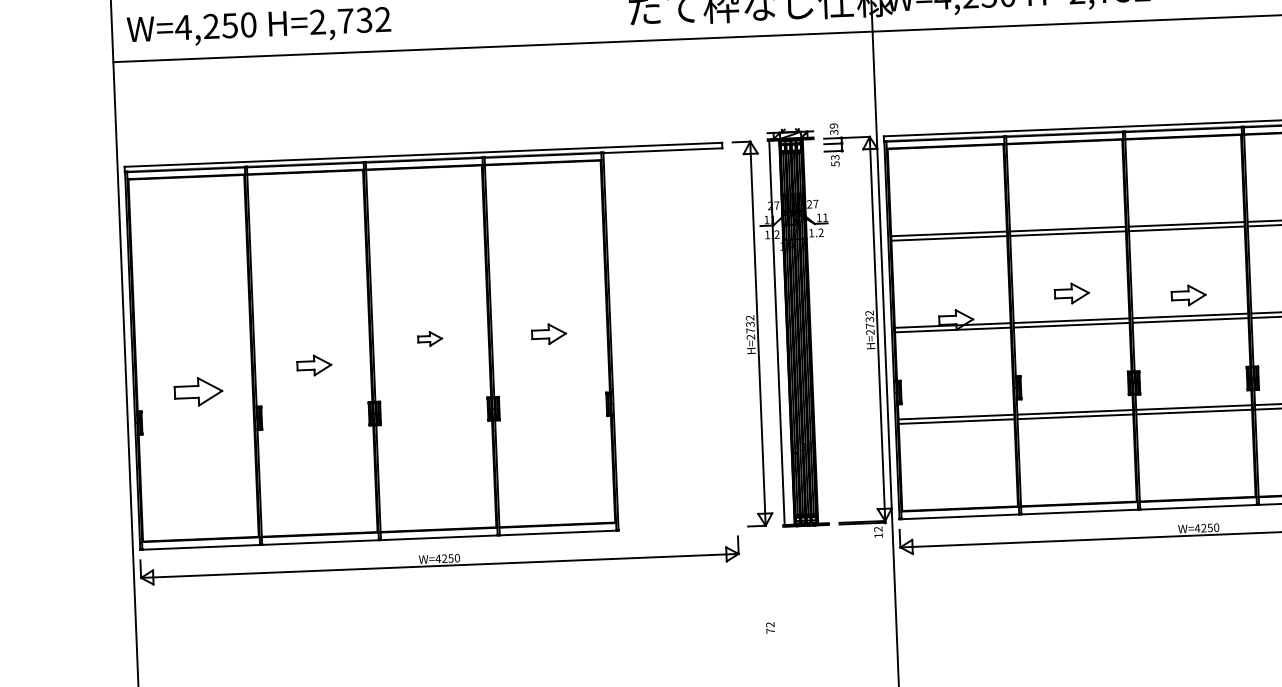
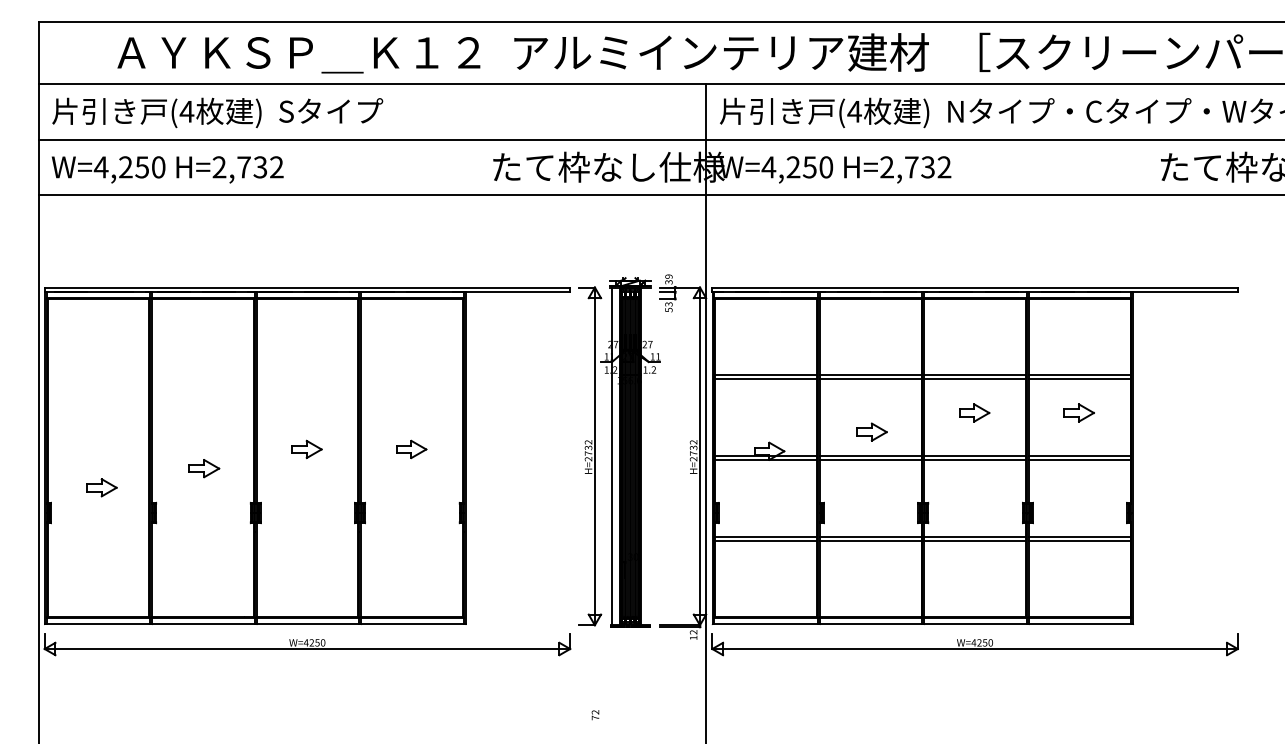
part: (1188, 294) -> (974, 412), moved
part: (429, 339) -> (306, 449), size x1.43
part: (198, 391) -> (101, 487), size x0.71

